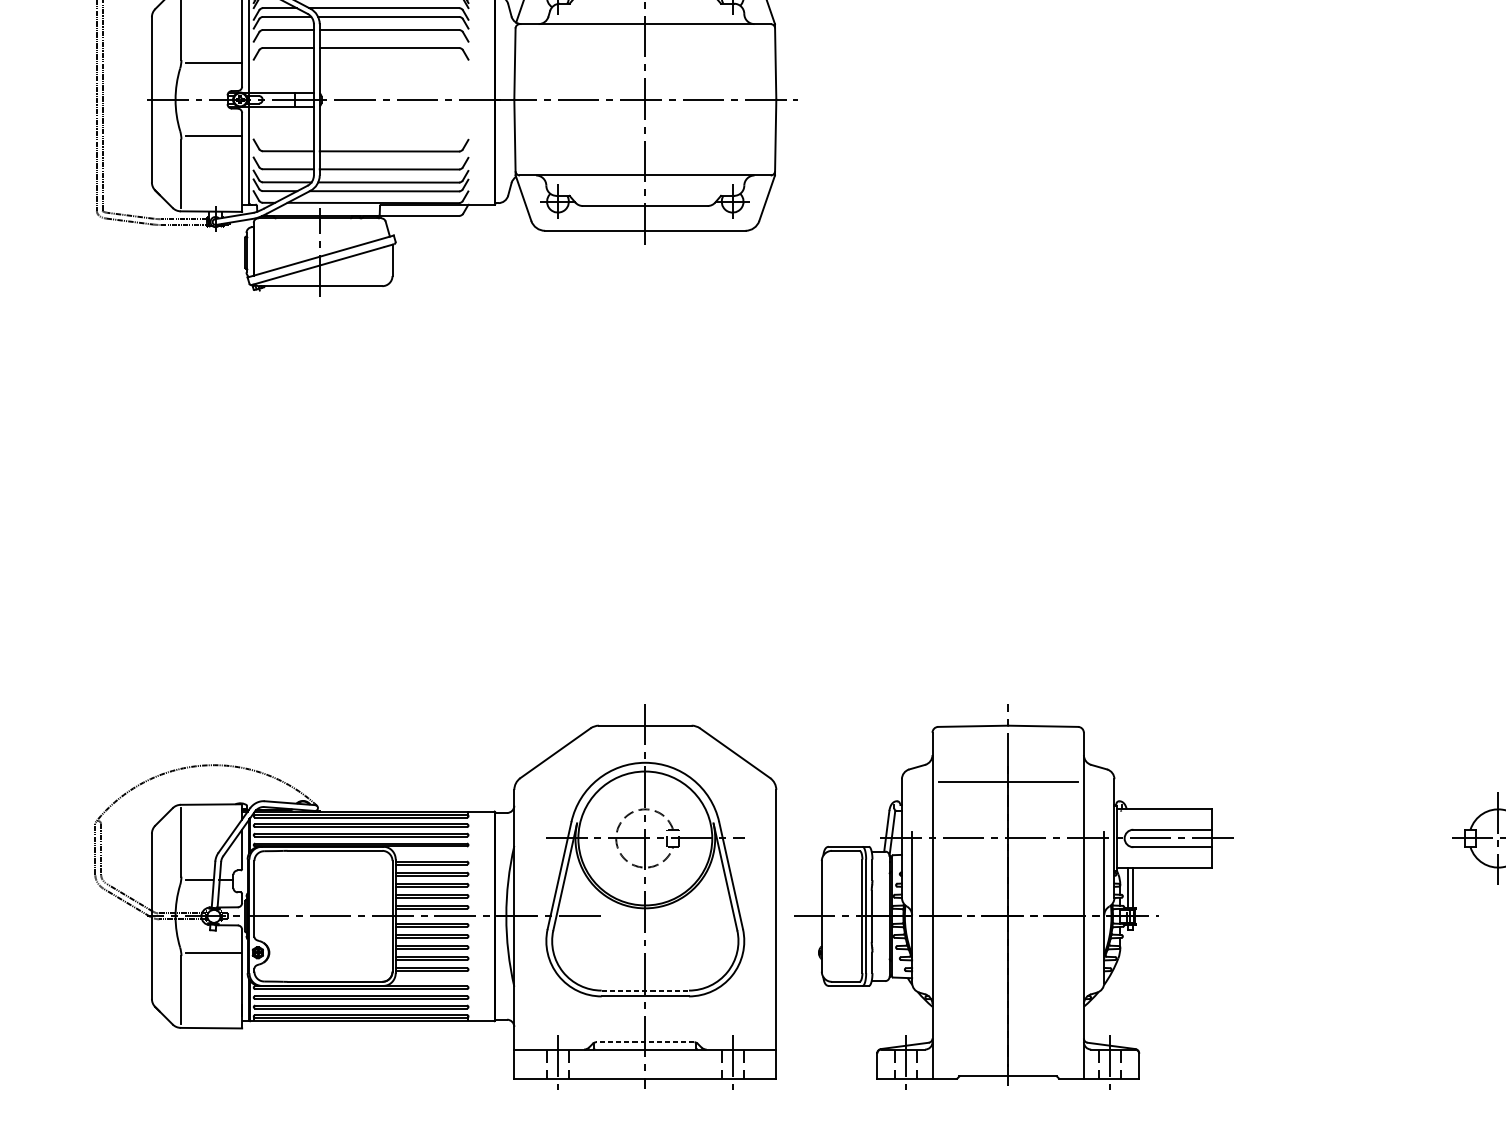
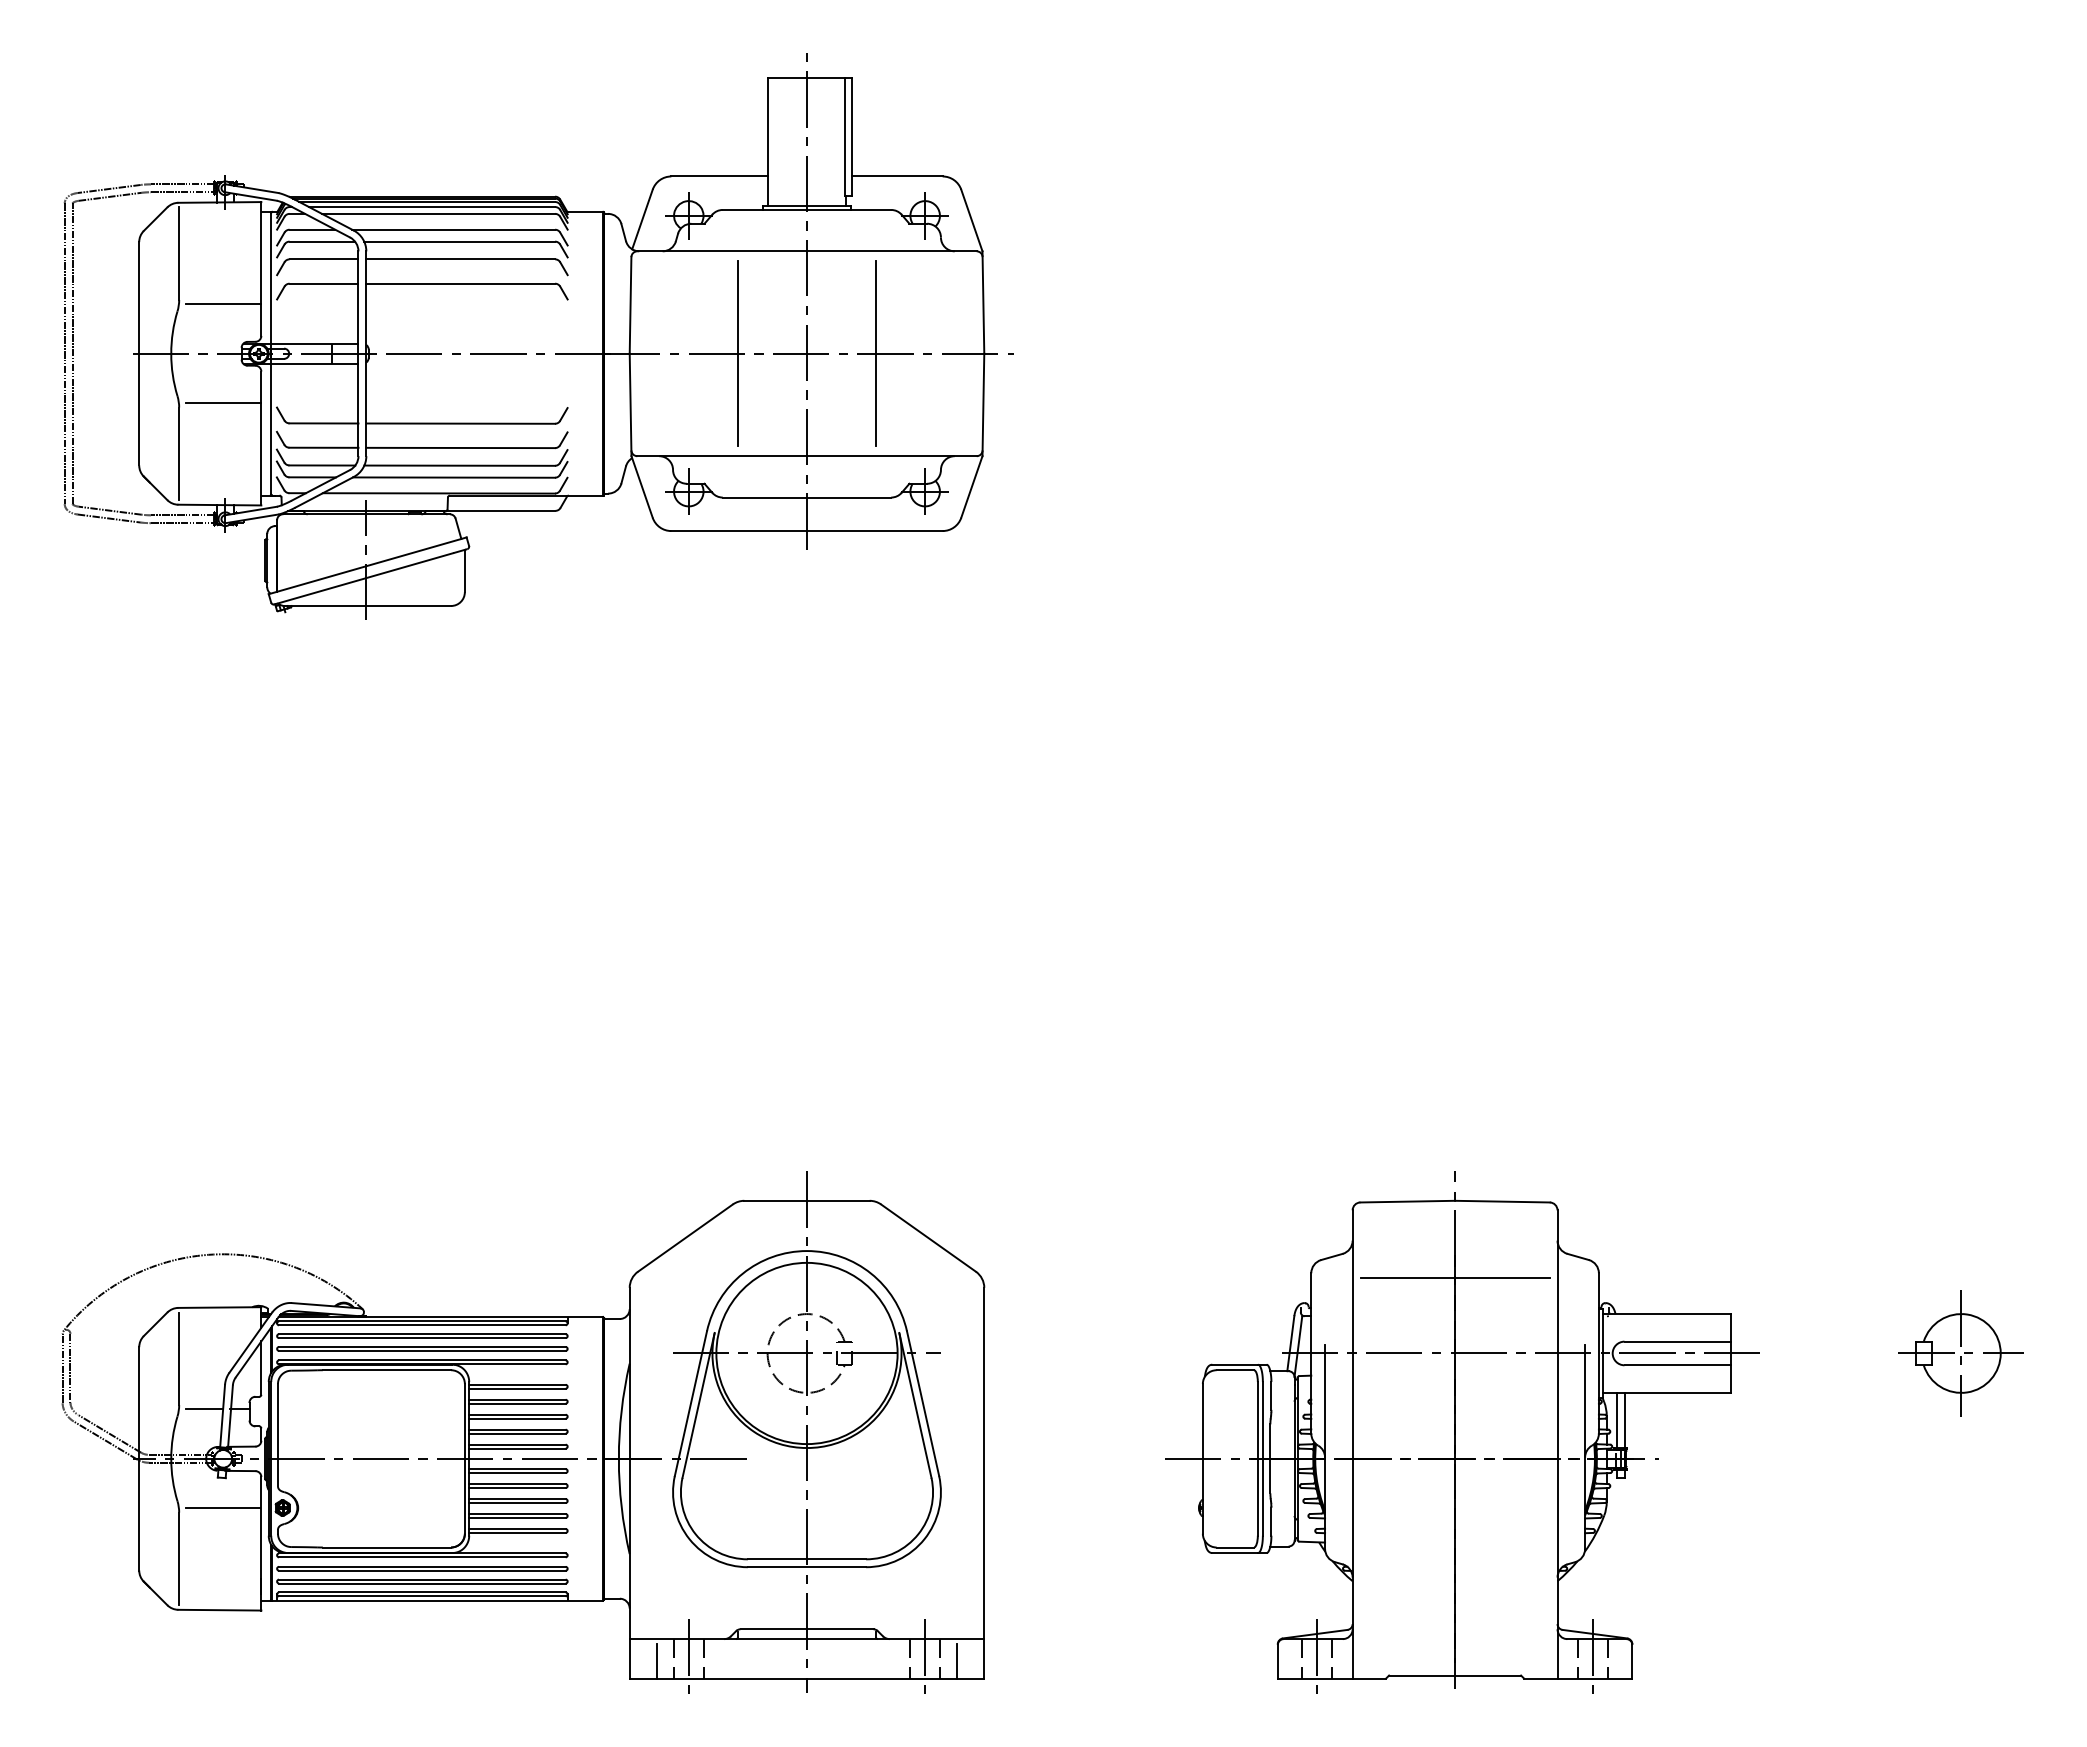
line: (594, 99) -> (738, 353), added
line: (695, 99) -> (875, 353), added
part: (1013, 896) -> (1462, 1432), moved
line: (645, 990) -> (807, 1559), dashed -> solid
line: (645, 1042) -> (807, 1629), dashed -> solid
line: (534, 1066) -> (657, 1661), added
line: (755, 1066) -> (956, 1661), added

